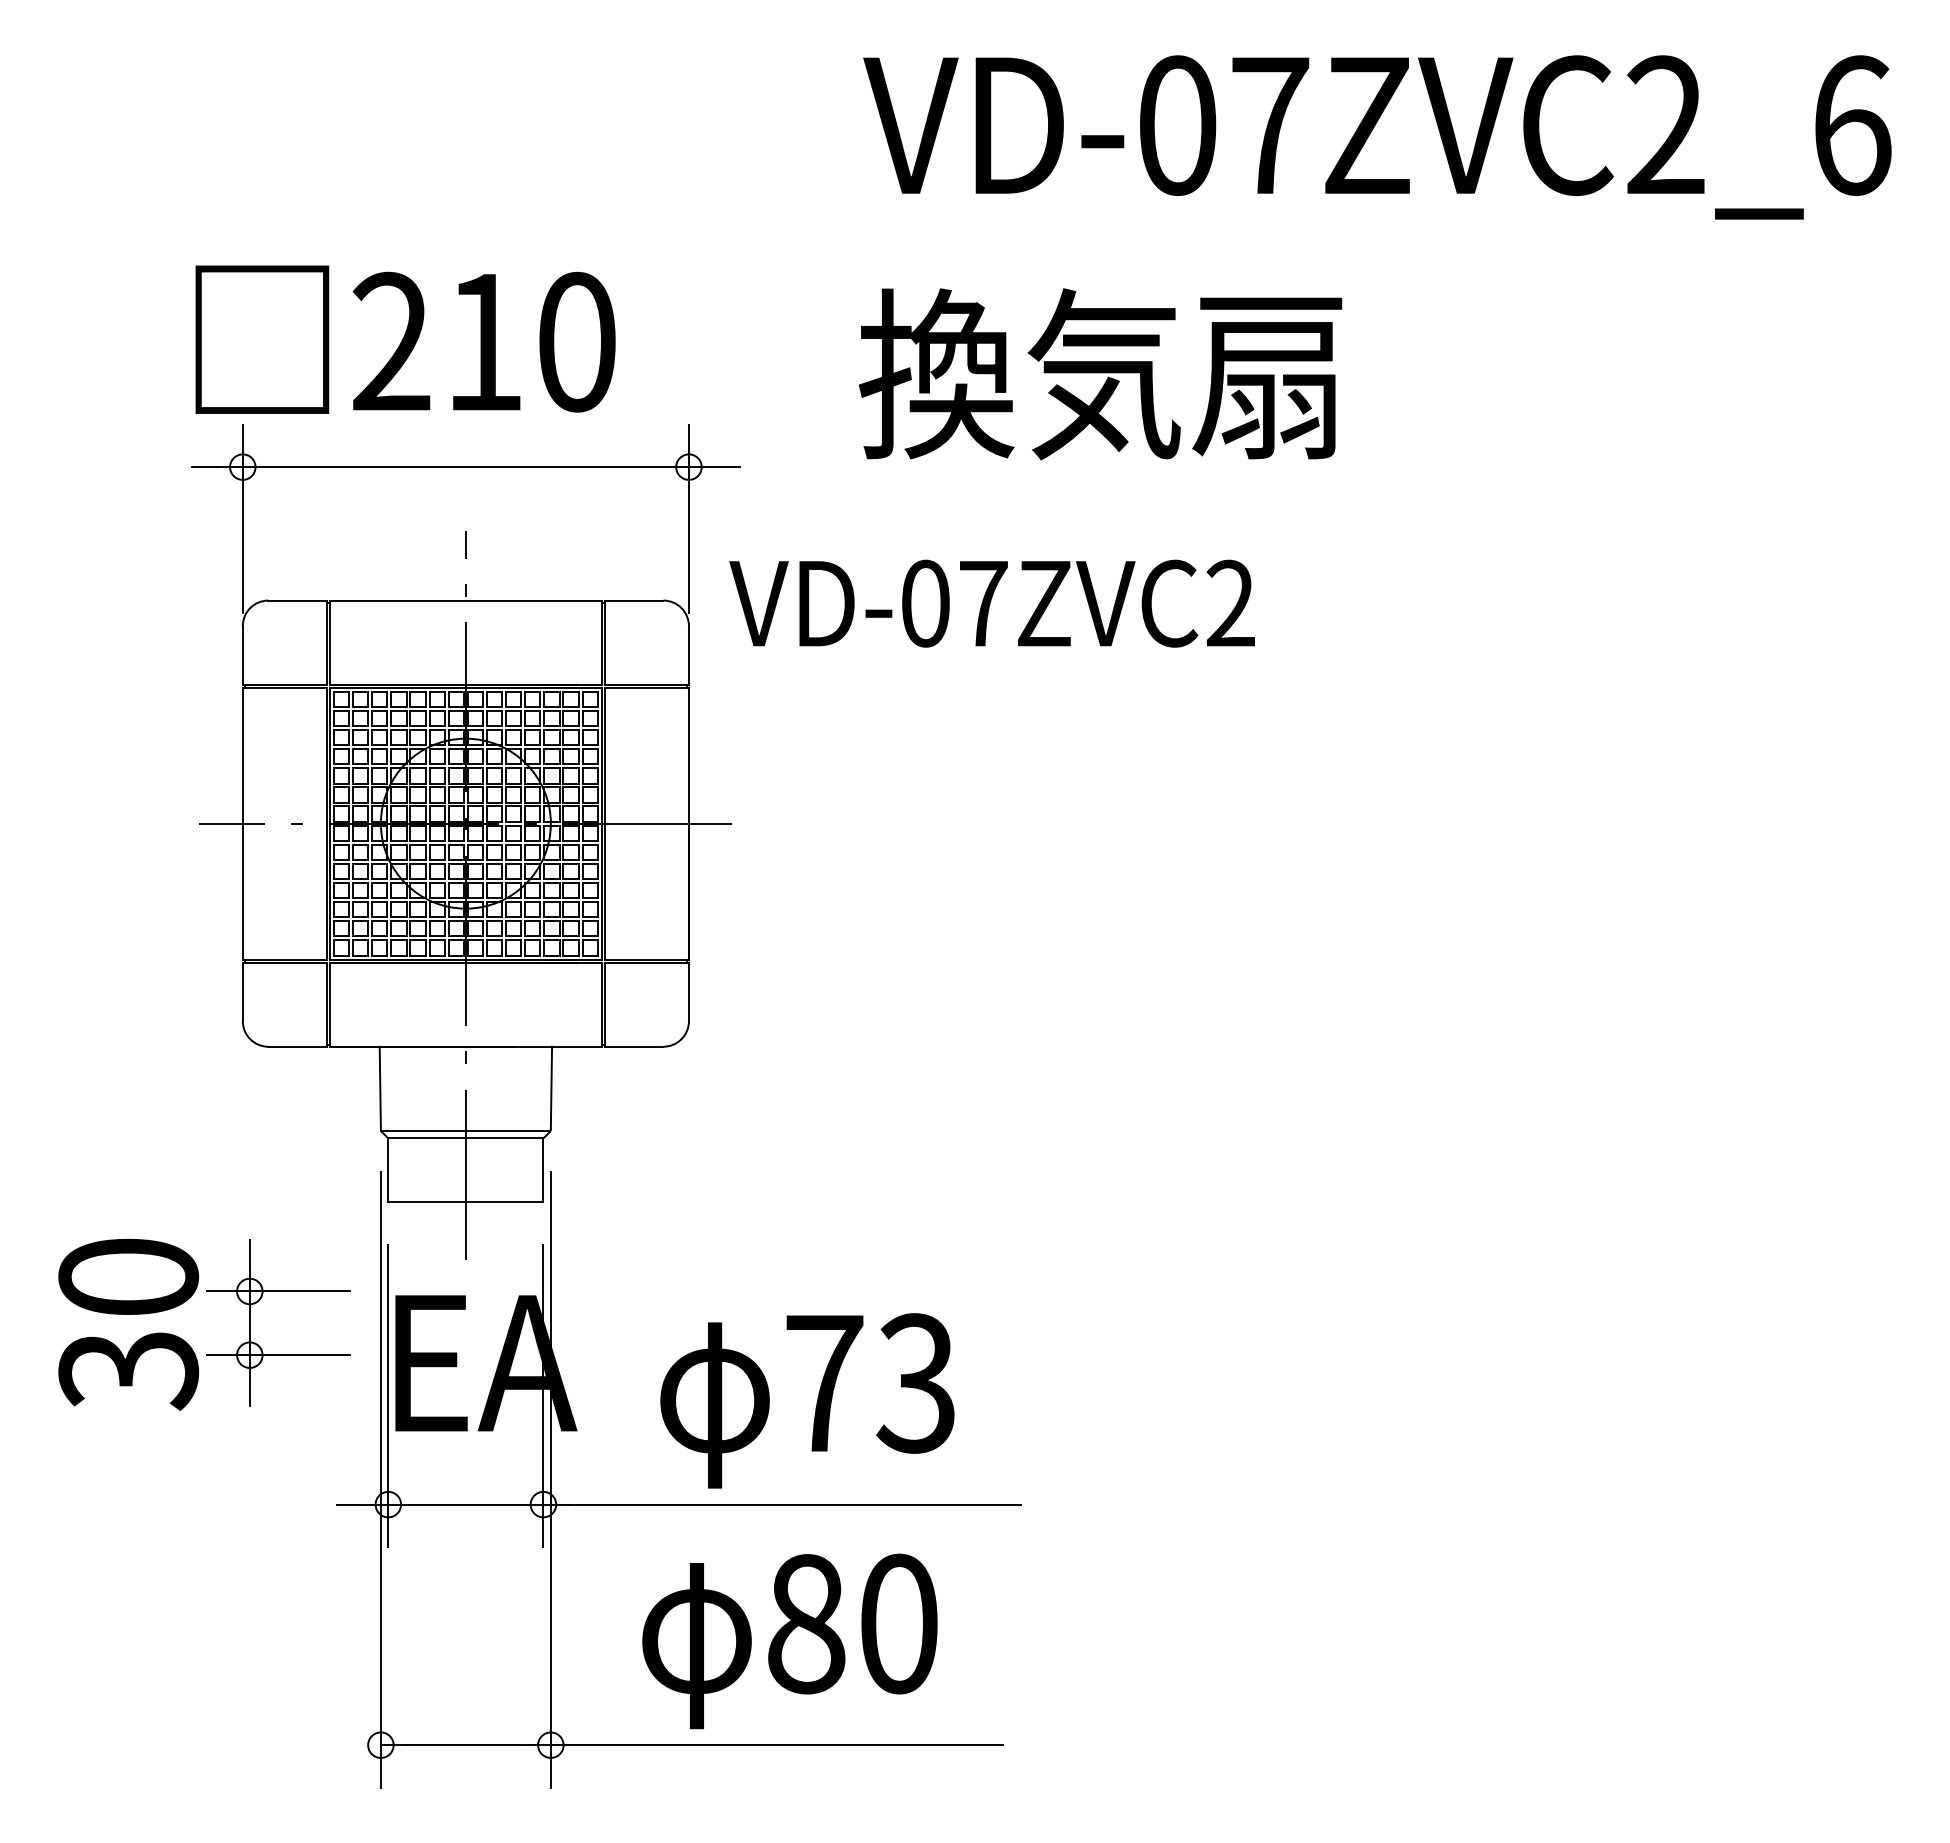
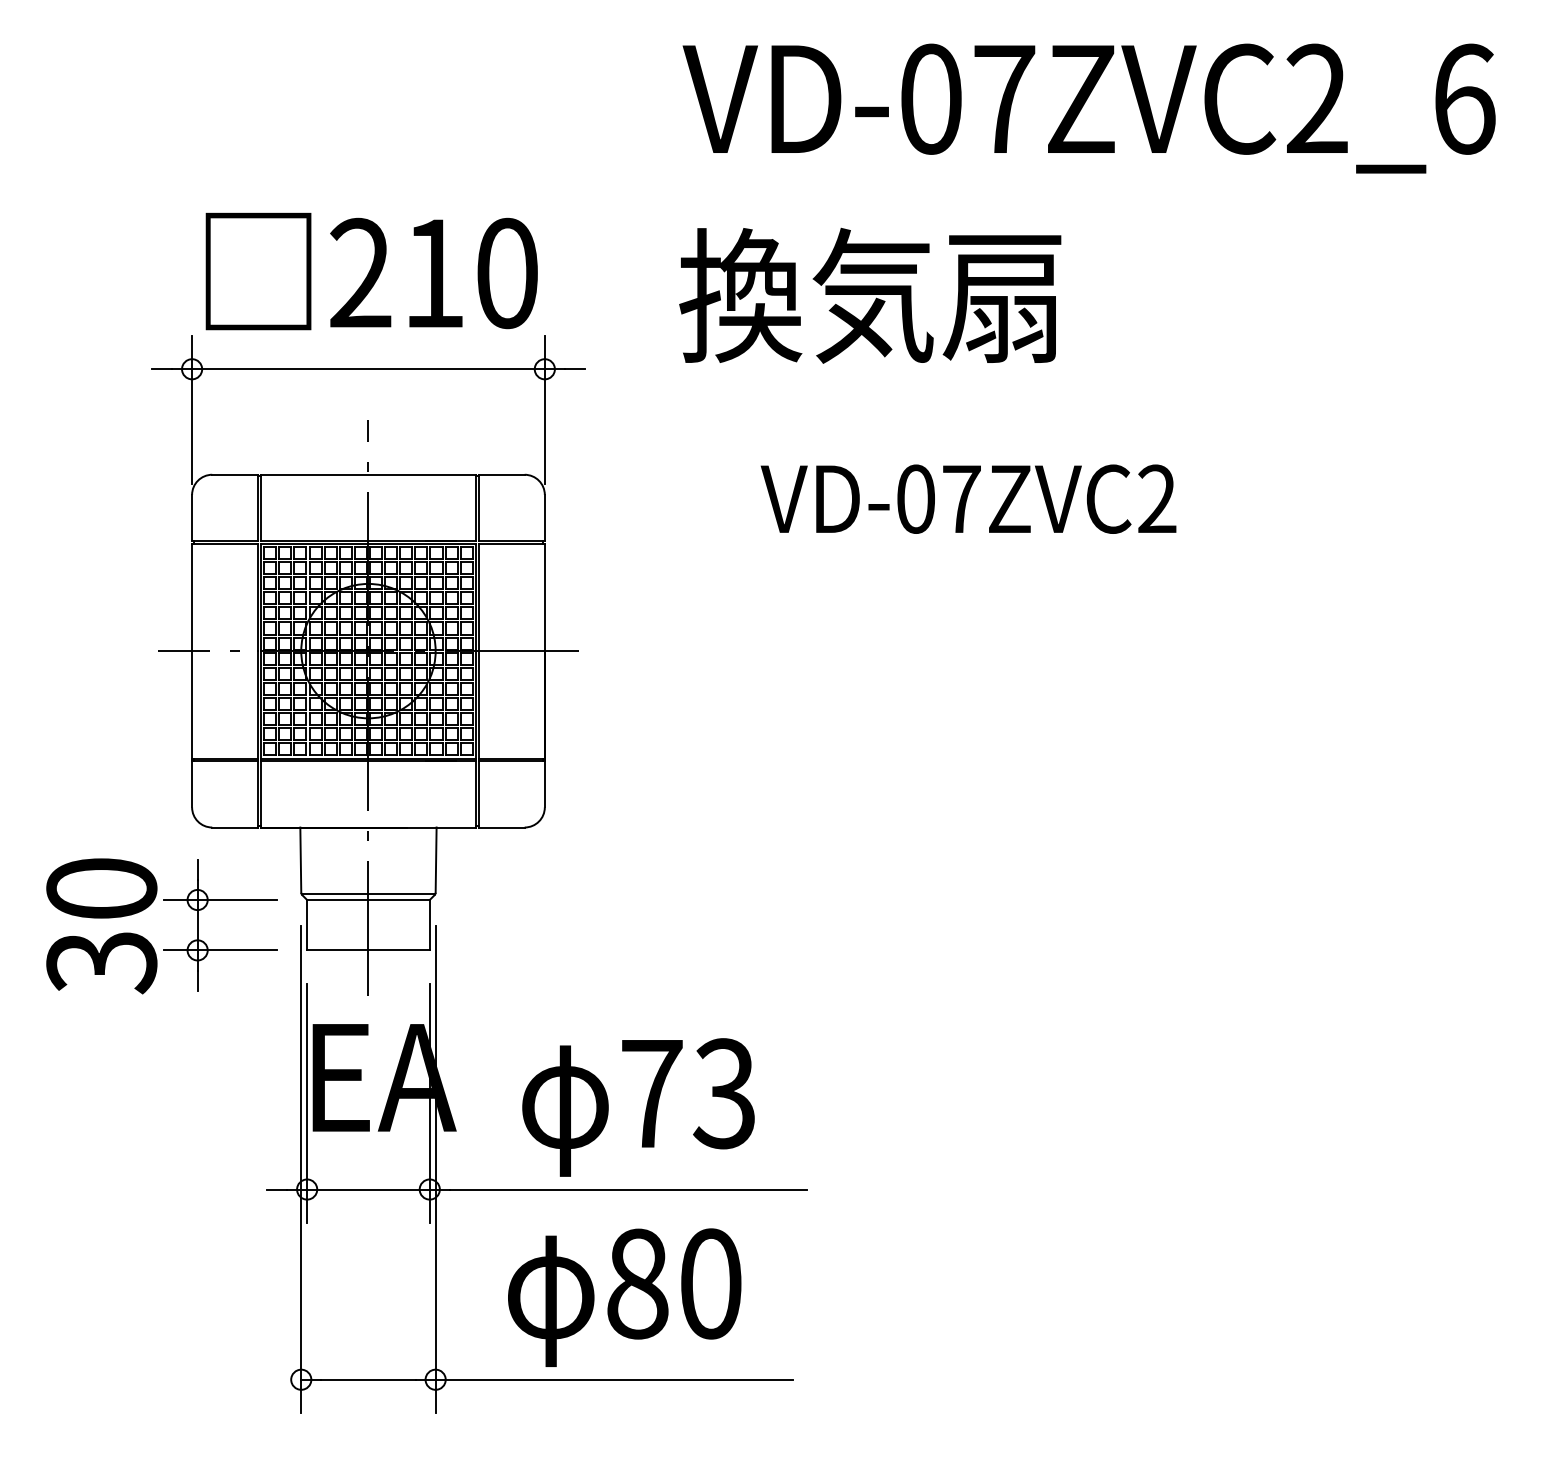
text: (405, 339) -> (371, 271), moved
text: (992, 602) -> (968, 498), moved
part: (186, 1341) -> (147, 939), moved

